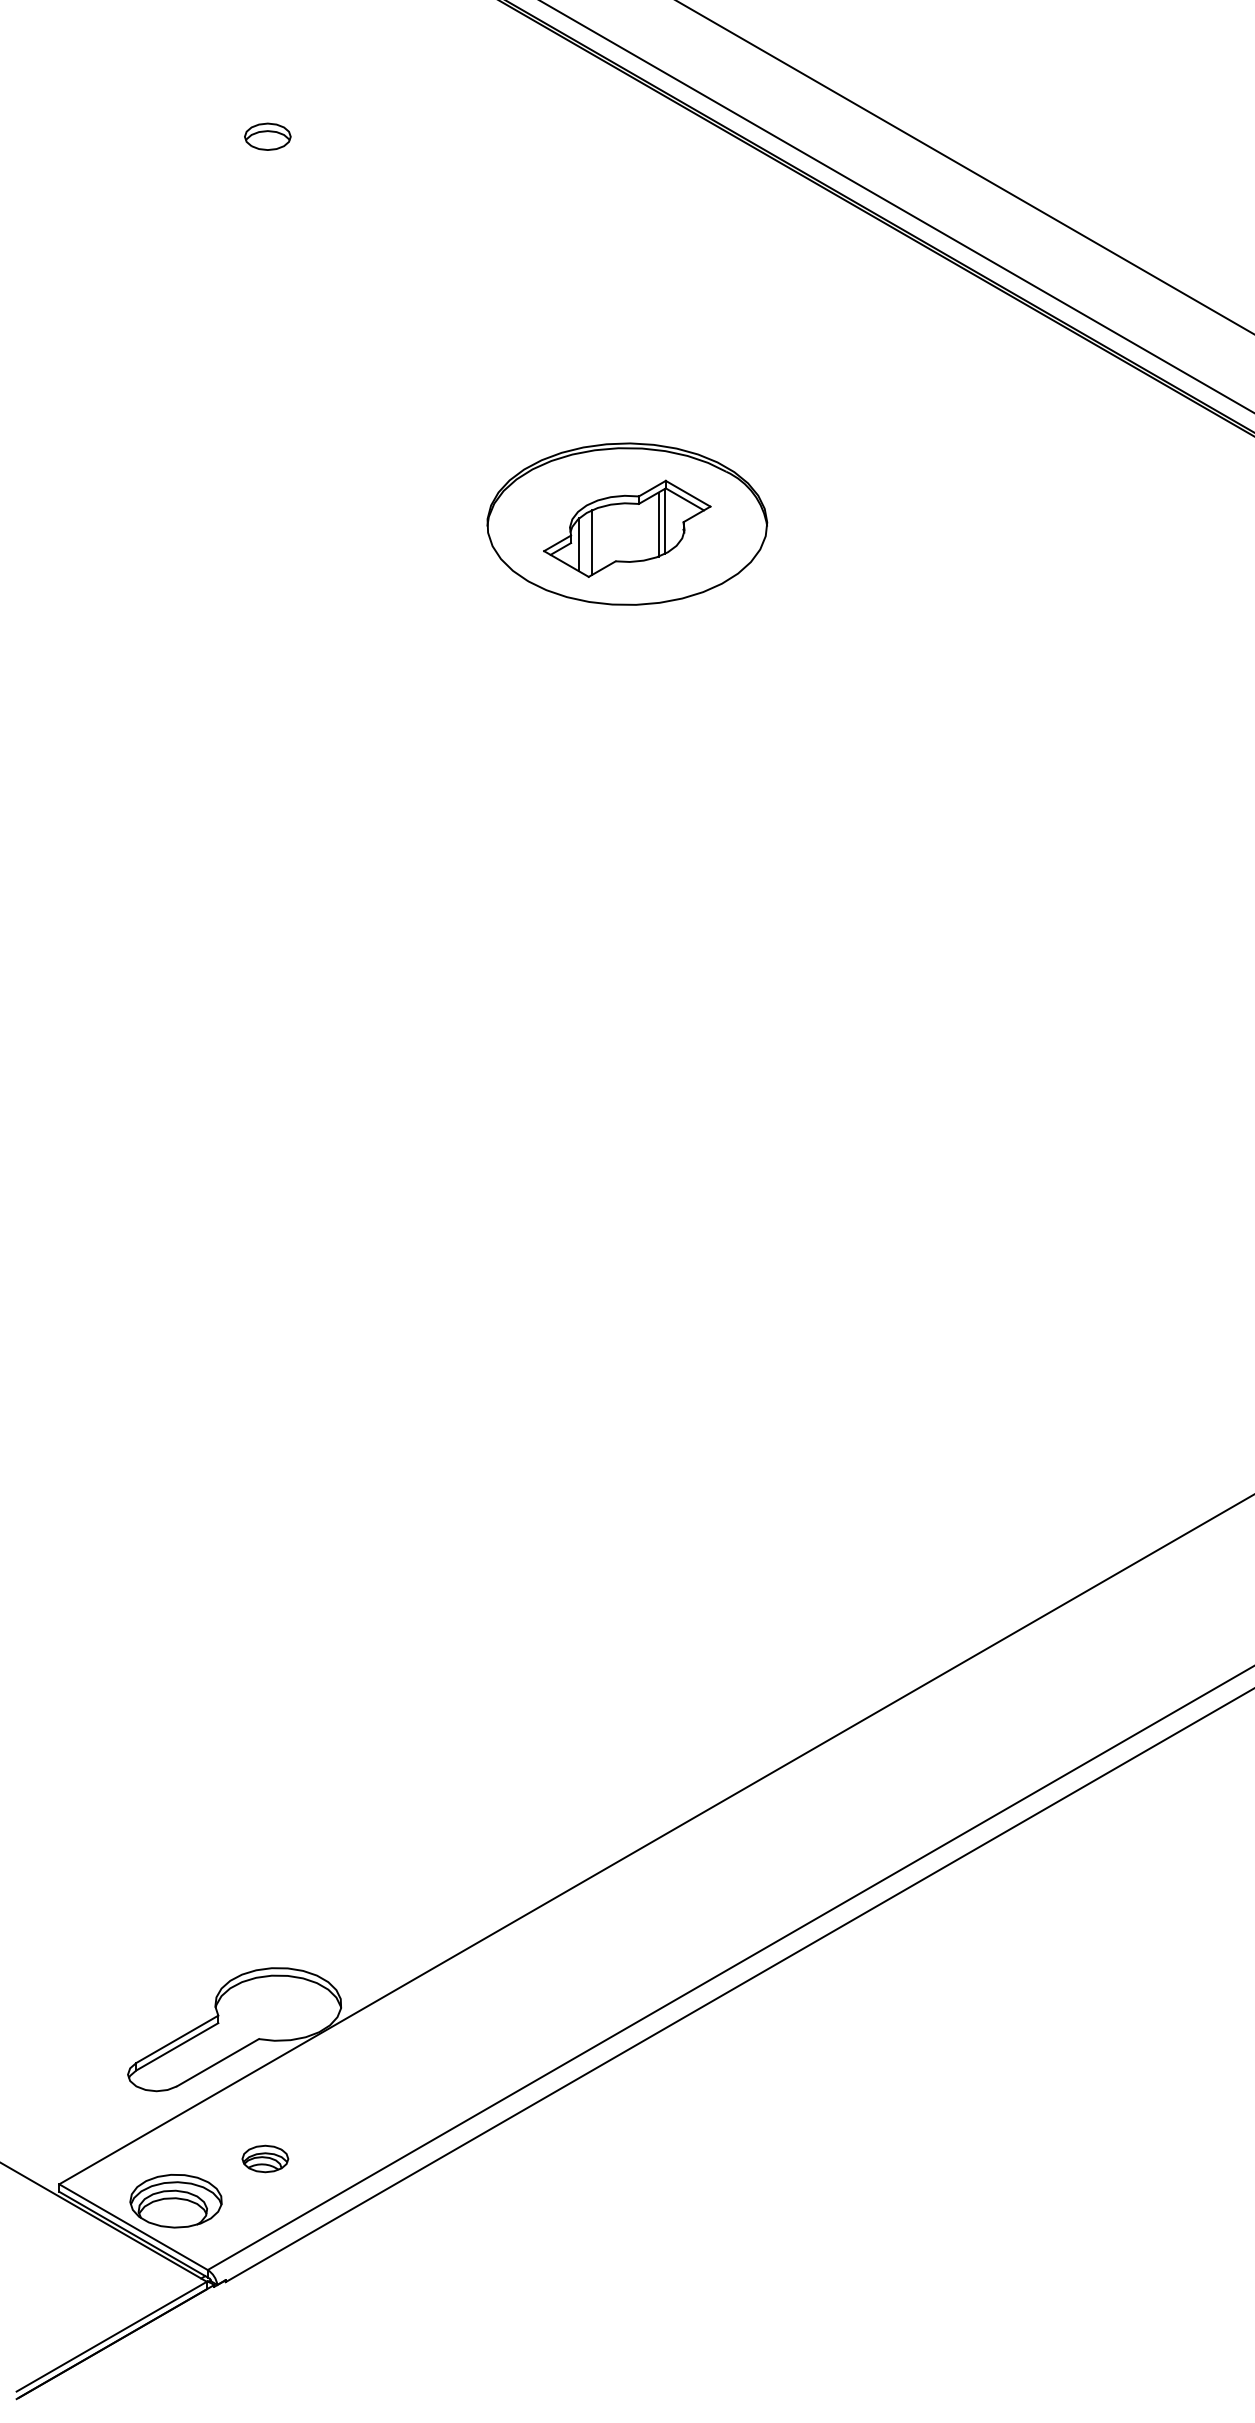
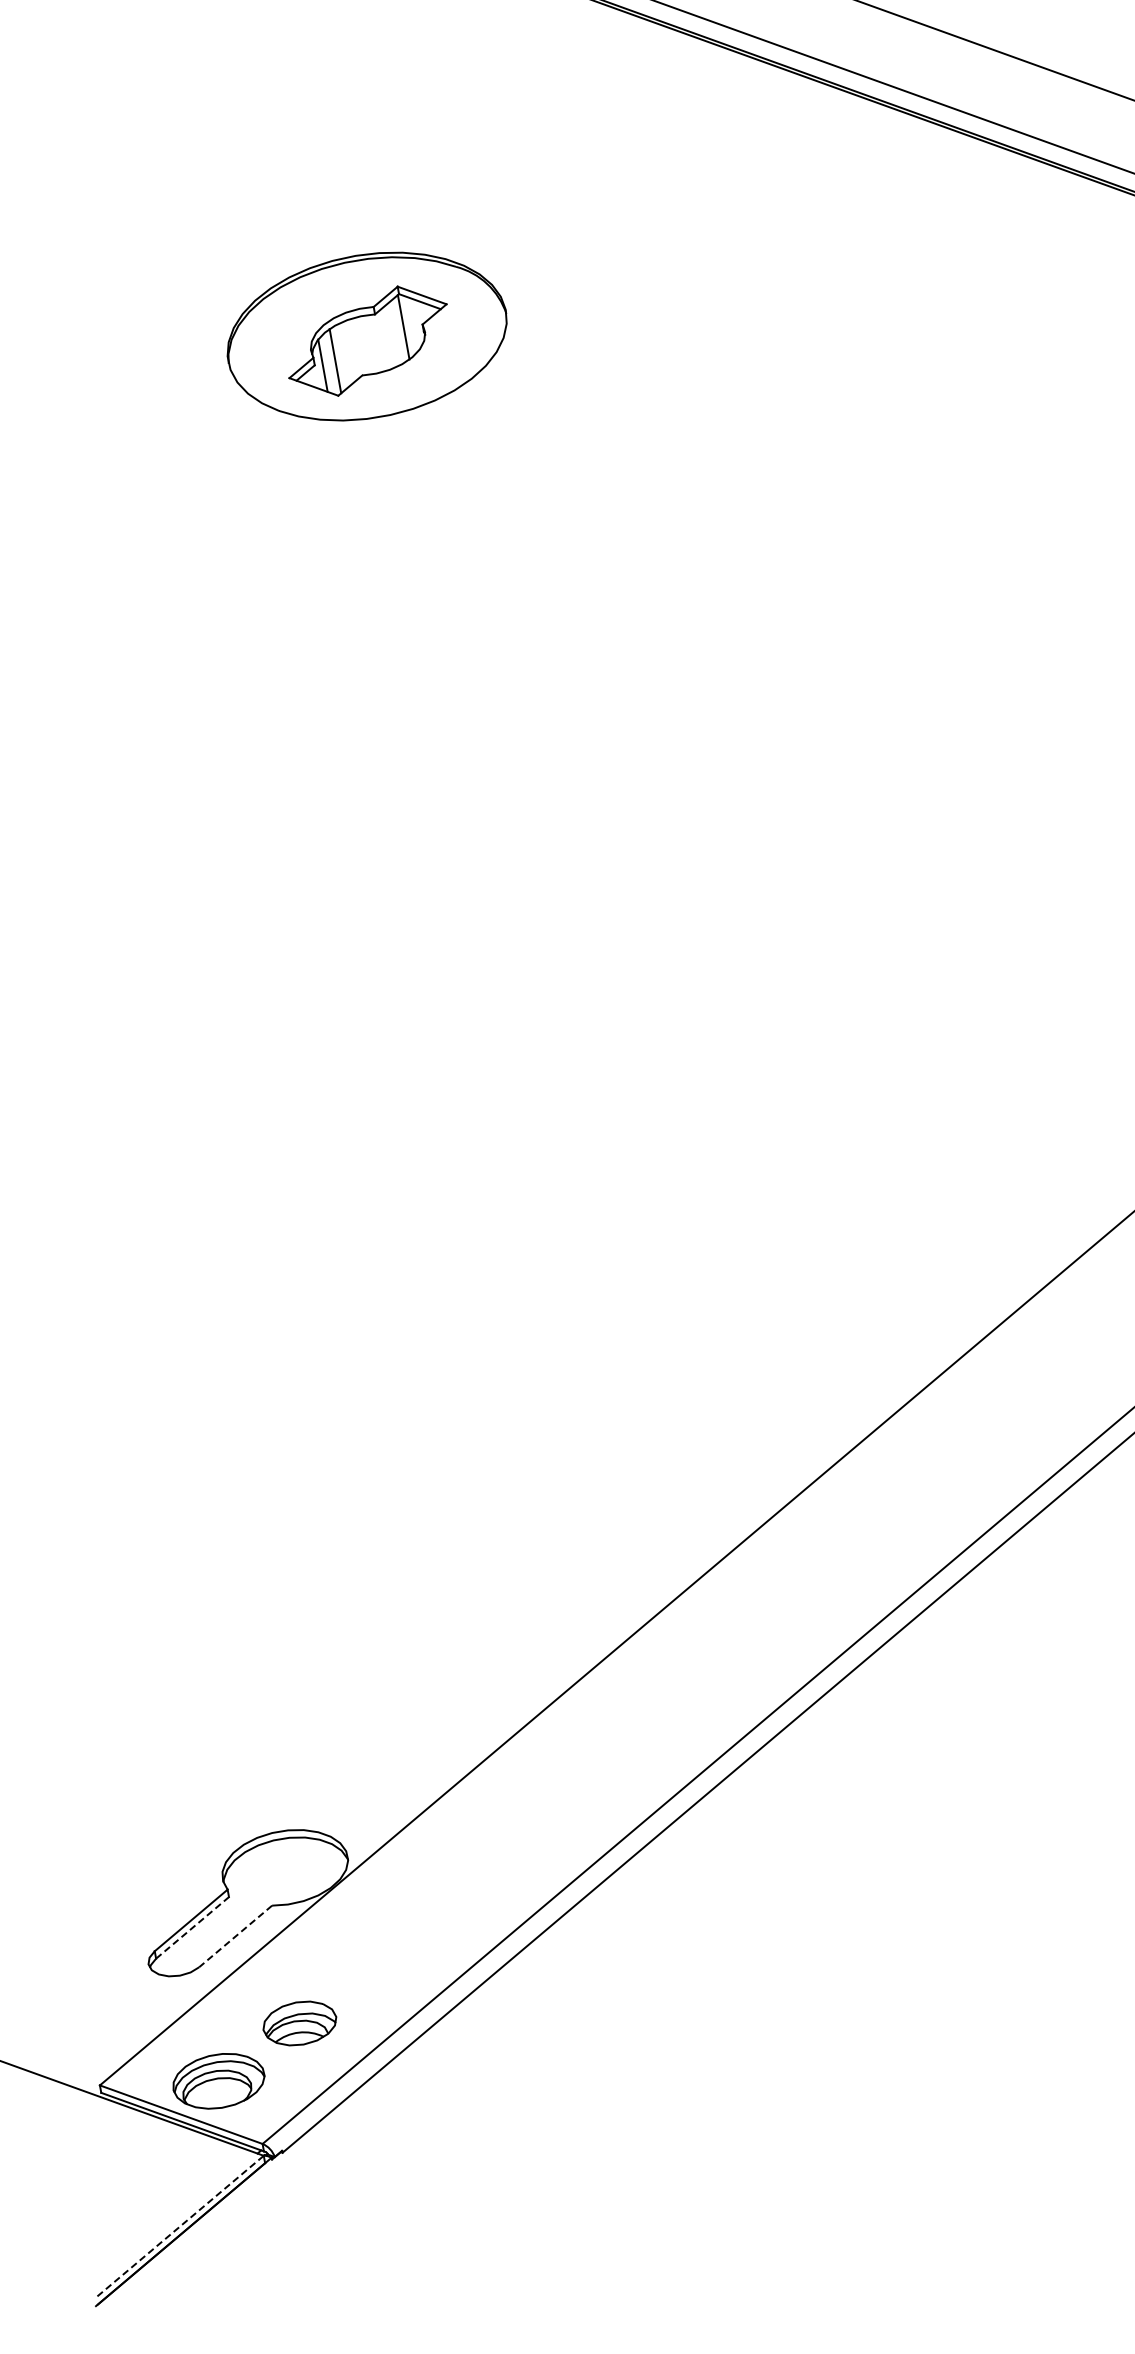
line: (658, 524) -> (398, 331), removed
line: (177, 2046) -> (192, 1927), solid -> dashed
line: (217, 2062) -> (235, 1936), solid -> dashed
part: (265, 2158) -> (299, 2022), size x1.6
line: (111, 2336) -> (178, 2227), solid -> dashed

